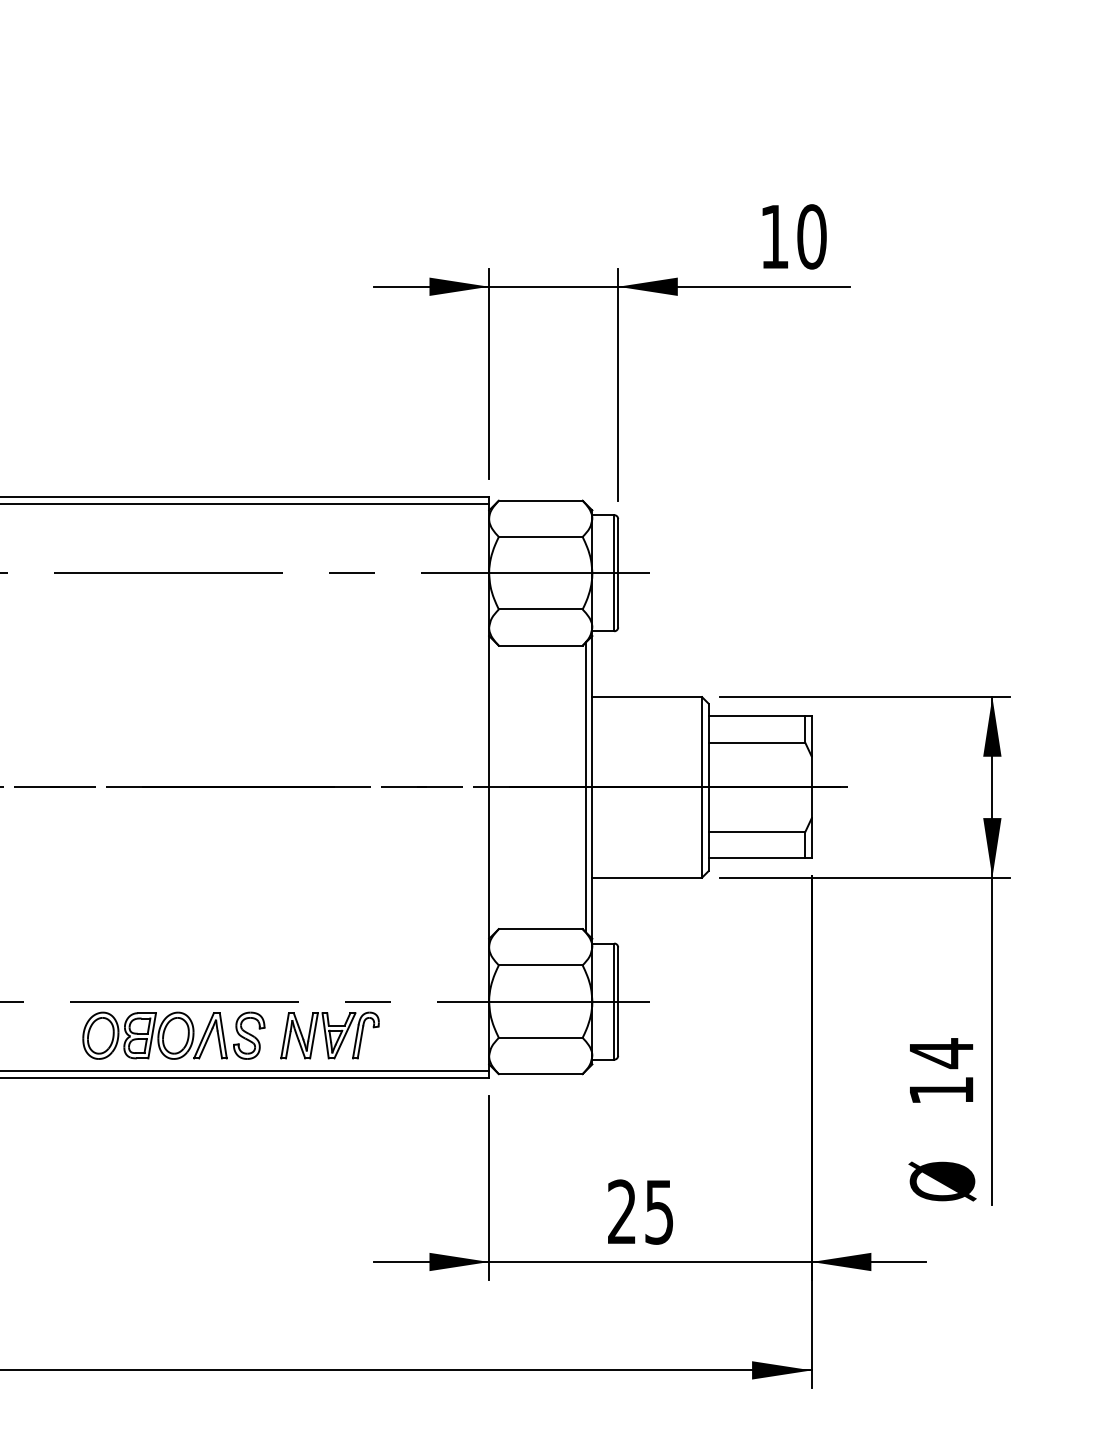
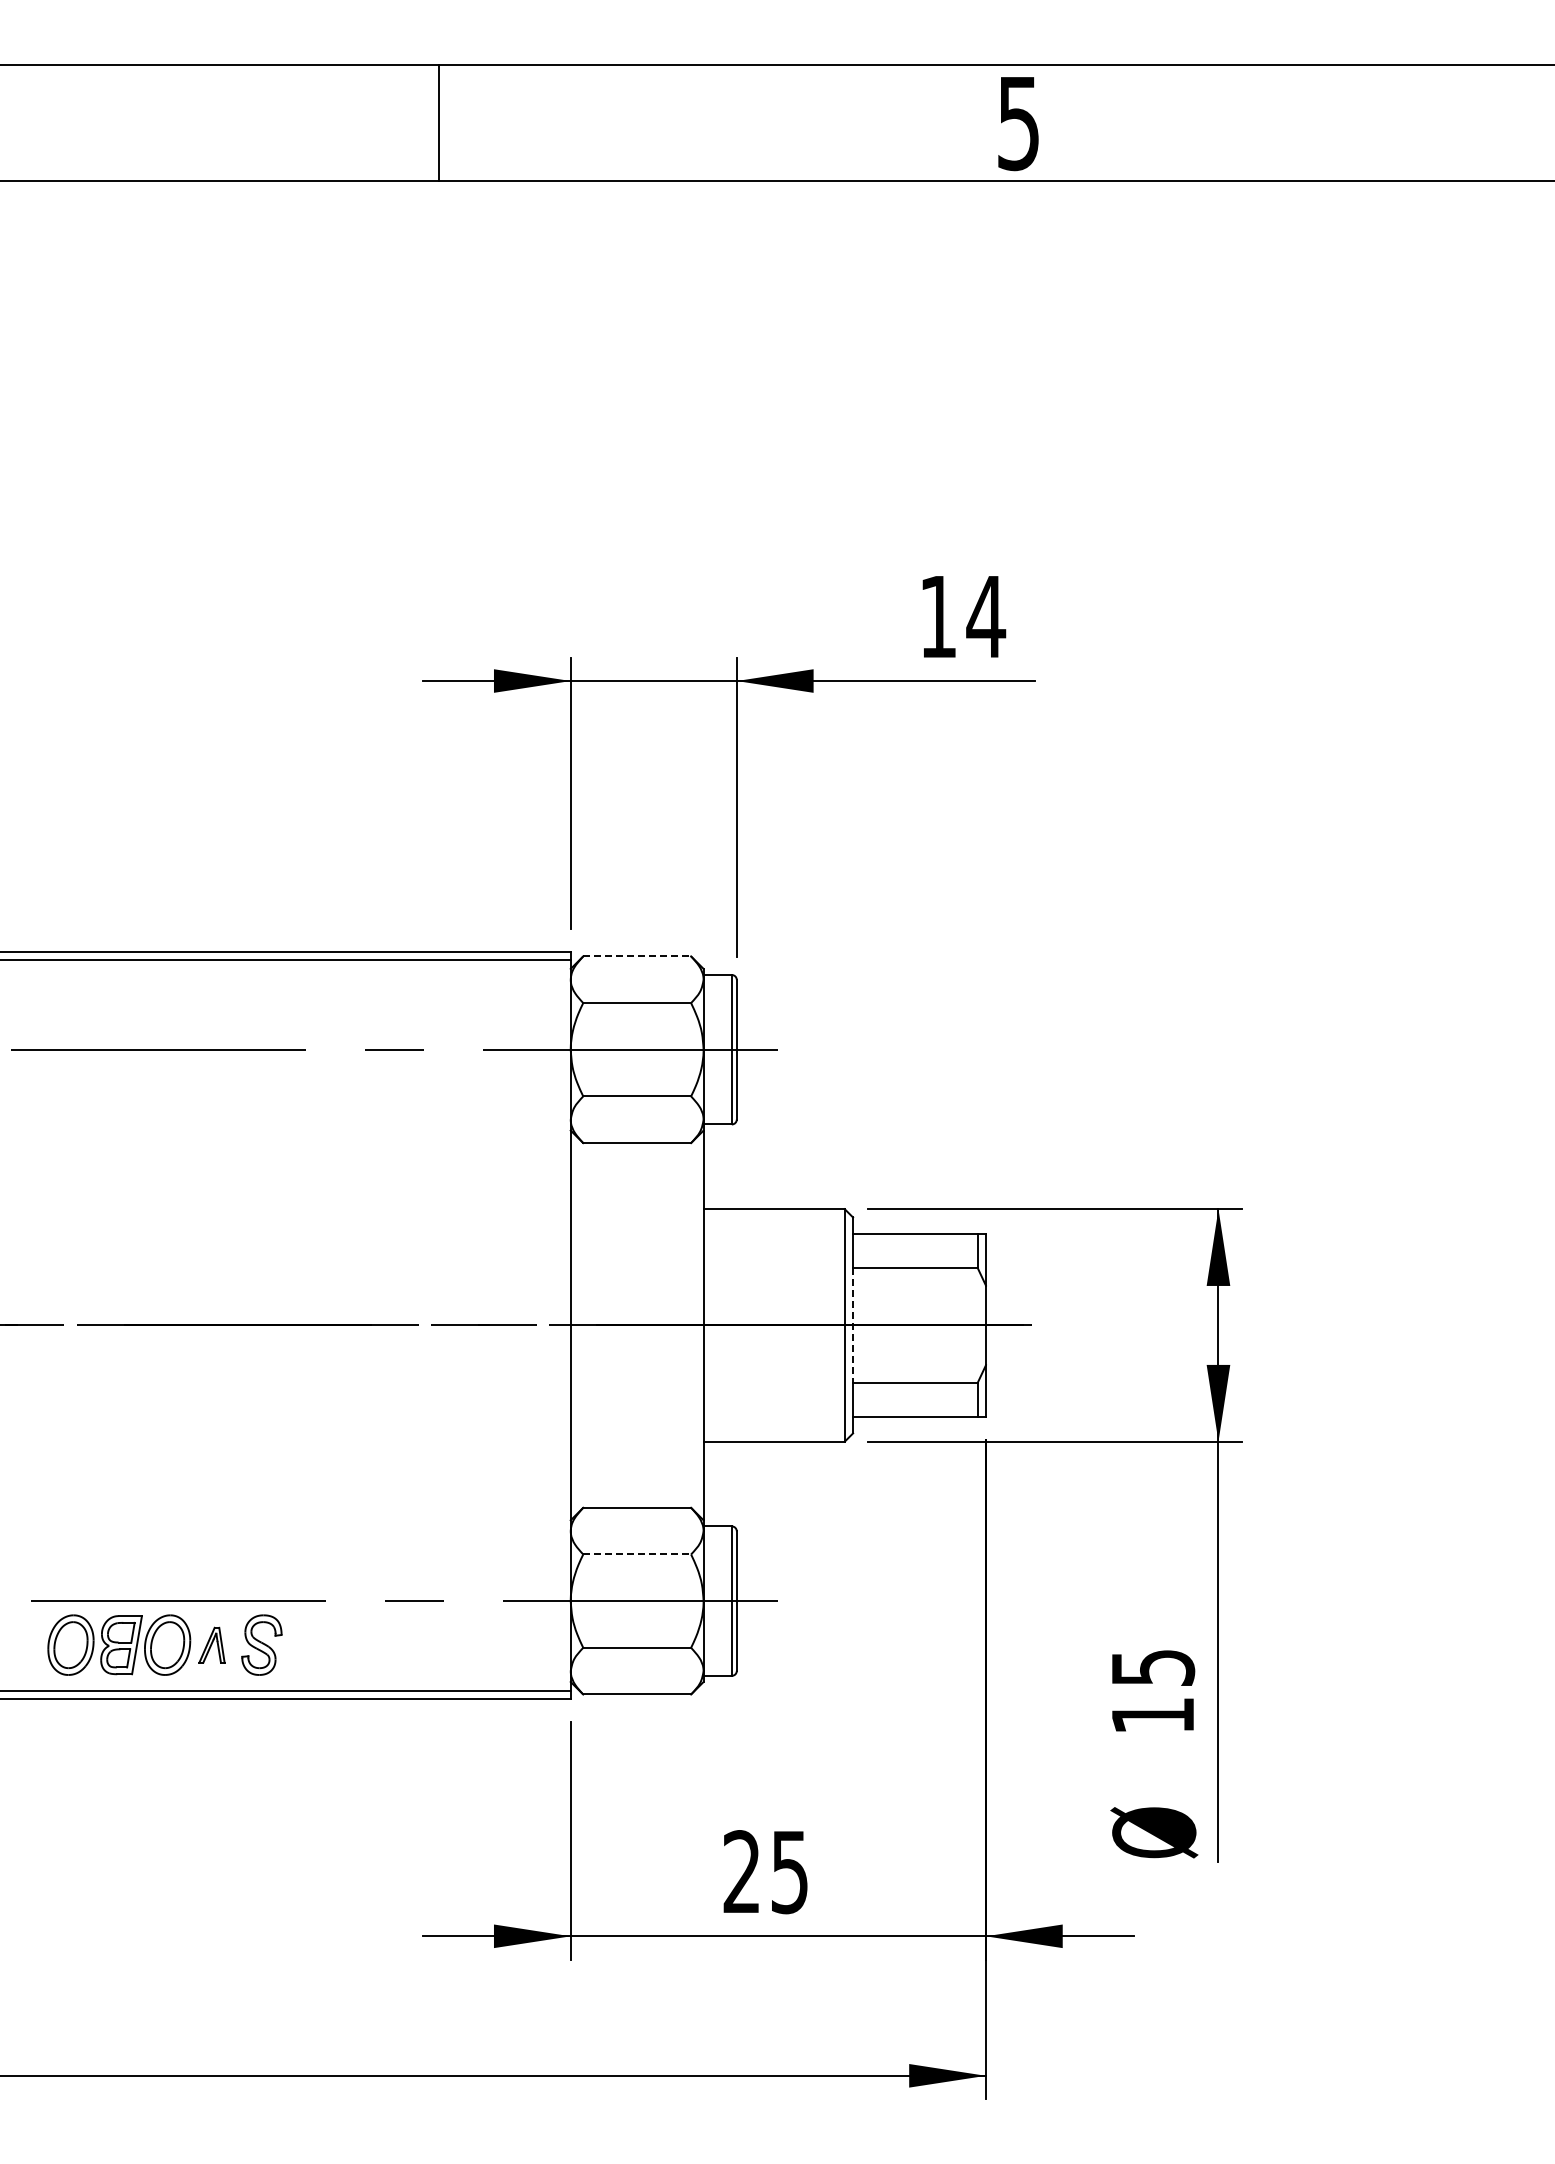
text: (812, 236) -> (986, 616), 10 -> 14
line: (541, 500) -> (637, 956), solid -> dashed
line: (586, 787) -> (695, 1325), removed
line: (708, 787) -> (853, 1325), solid -> dashed
line: (541, 965) -> (637, 1554), solid -> dashed
part: (329, 1035) -> (365, 1644), removed
part: (210, 1036) -> (211, 1645), size x0.6
text: (941, 1053) -> (1153, 1667), 14 -> 15

